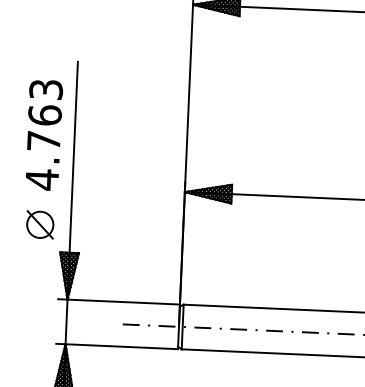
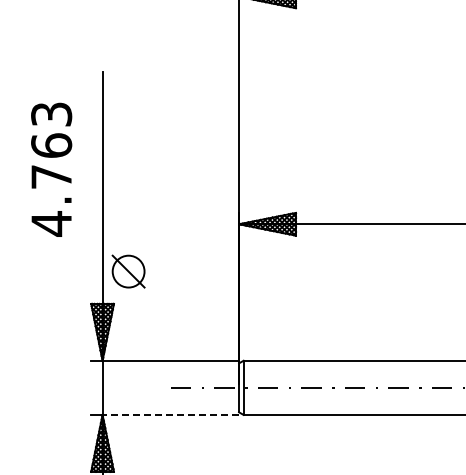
text: (44, 134) -> (51, 169), moved
part: (40, 224) -> (128, 271), moved
line: (121, 346) -> (170, 414), solid -> dashed

